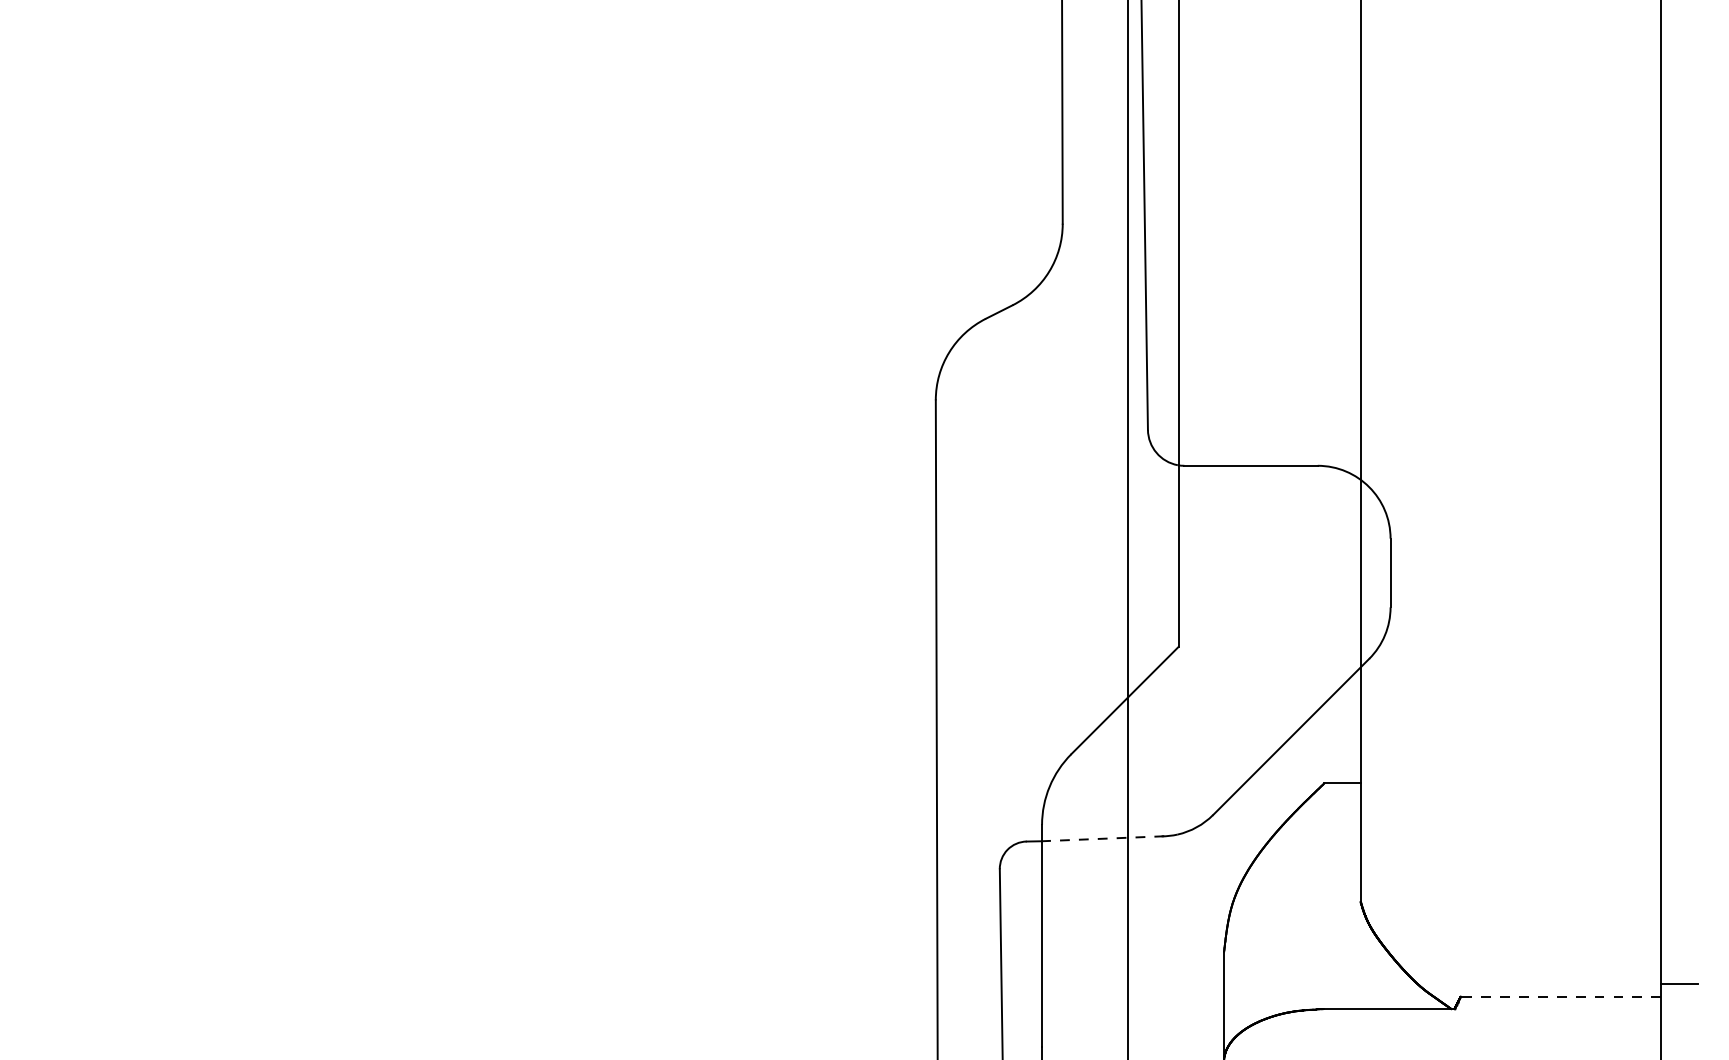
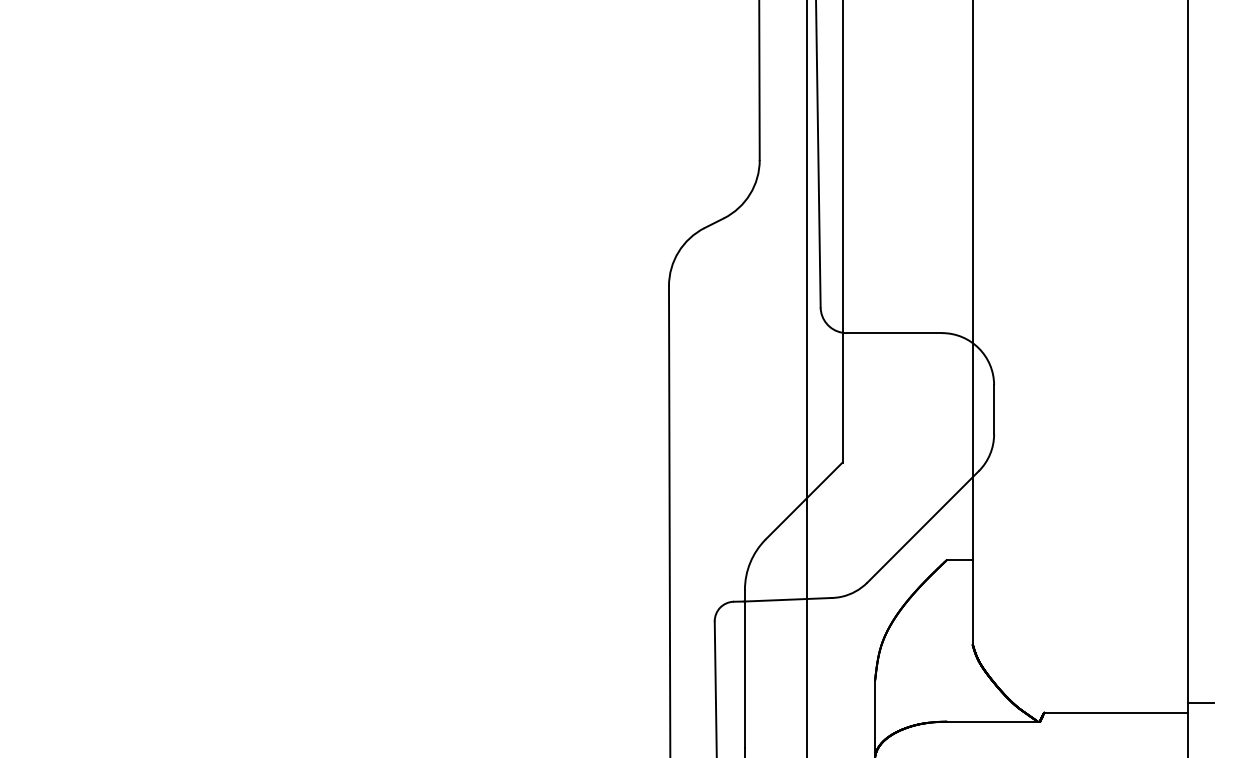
line: (1102, 838) -> (788, 599), dashed -> solid
line: (1560, 996) -> (1115, 712), dashed -> solid

